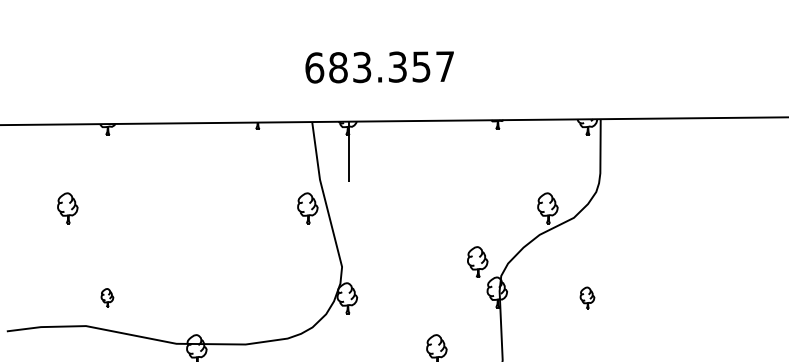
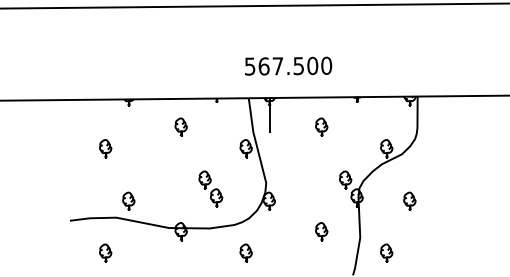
text: (380, 66) -> (288, 65), 683.357 -> 567.500
part: (195, 170) -> (180, 126), added
part: (436, 170) -> (321, 126), added
part: (246, 276) -> (210, 188), added
part: (106, 296) -> (128, 200), size x1.67
part: (586, 296) -> (409, 200), size x1.43

